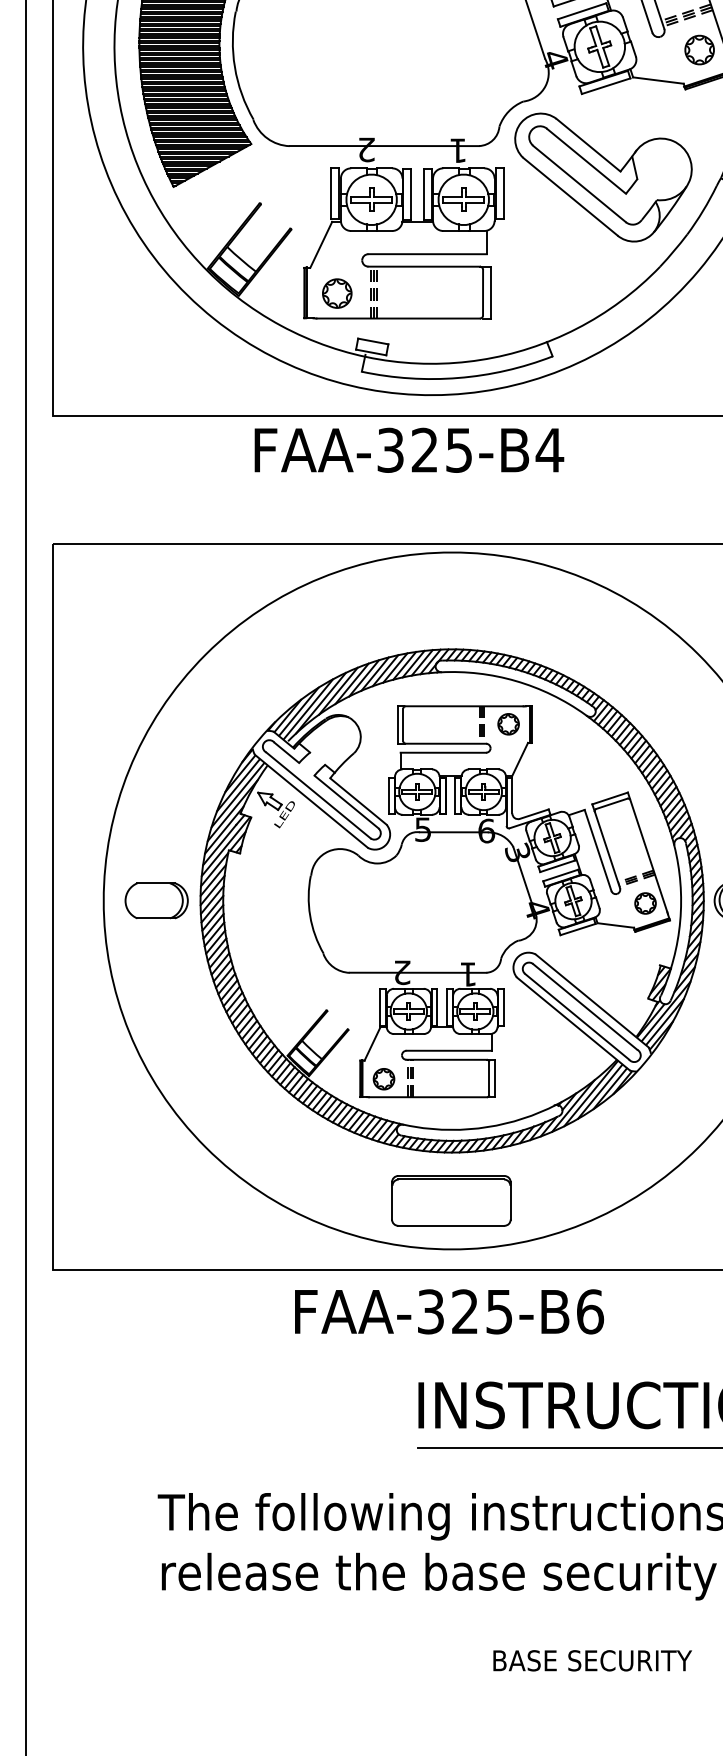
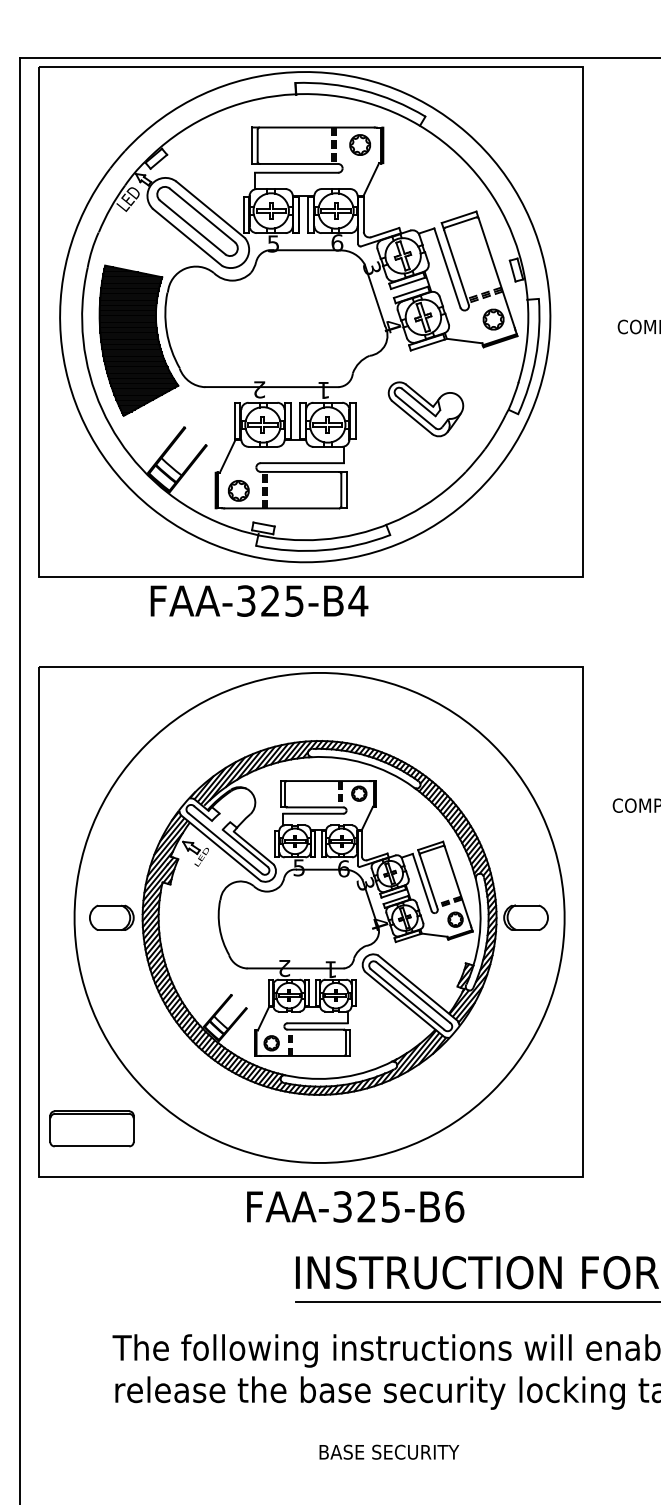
part: (602, 177) -> (425, 409), size x0.6
text: (409, 449) -> (259, 600), moved
part: (450, 1200) -> (91, 1128), moved
text: (449, 1311) -> (355, 1206), moved
text: (592, 1659) -> (389, 1451), moved

